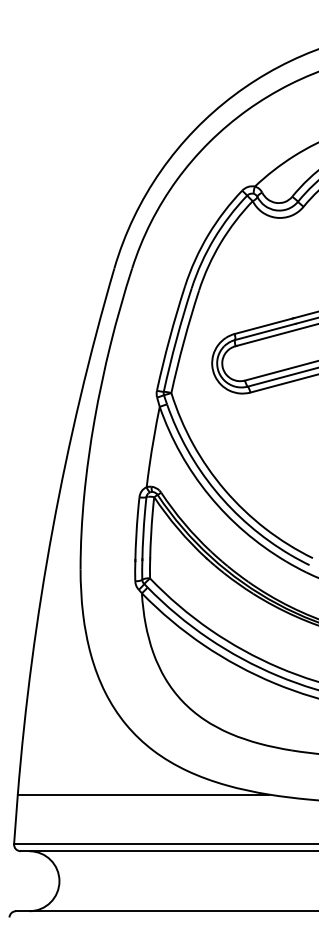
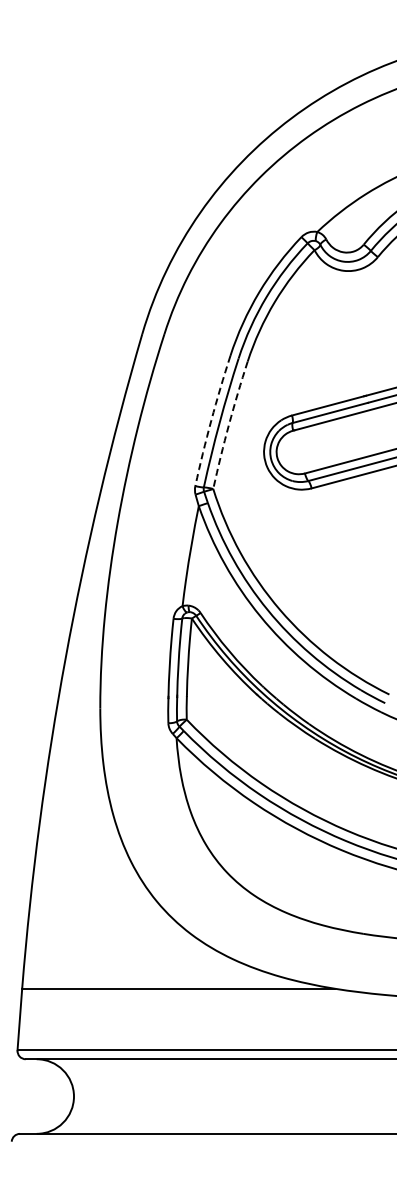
arc: (169, 338) -> (211, 420), solid -> dashed
arc: (183, 341) -> (228, 424), solid -> dashed

